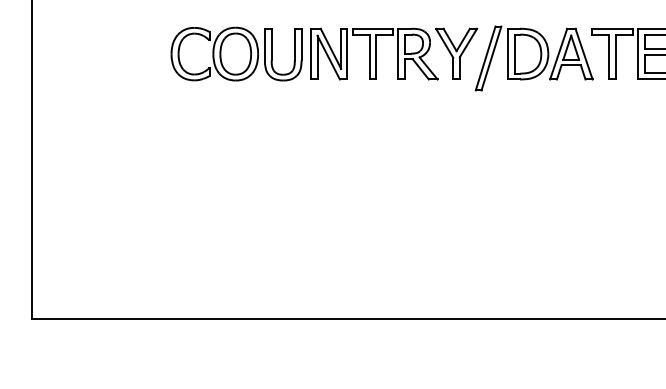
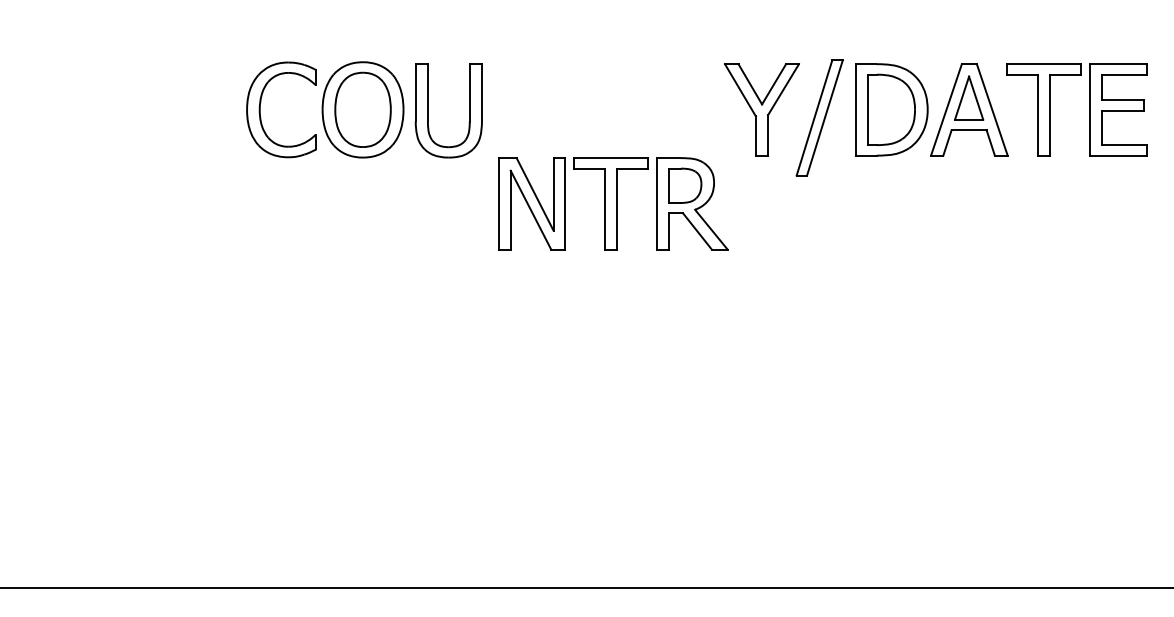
part: (374, 53) -> (613, 202), moved

